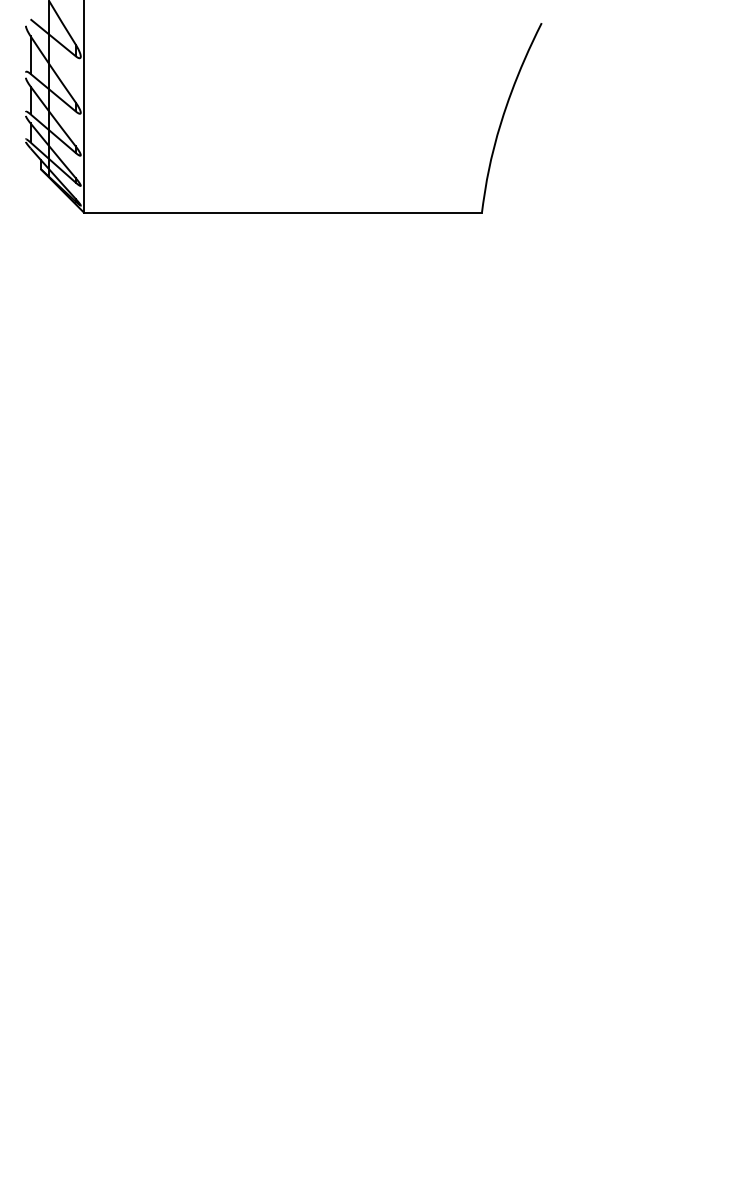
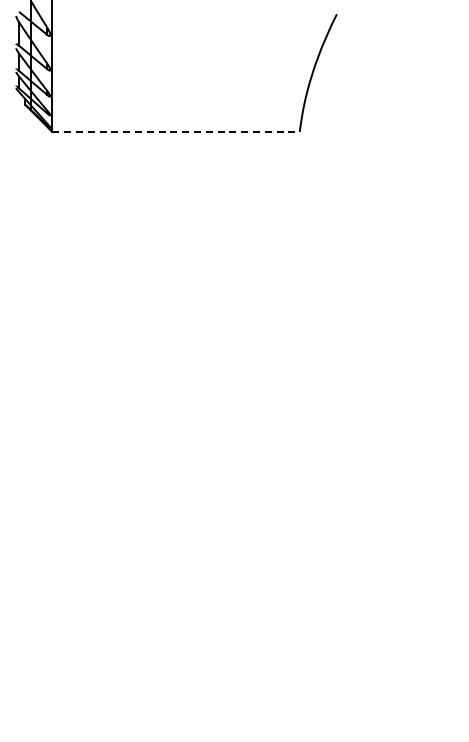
line: (283, 213) -> (176, 132), solid -> dashed

